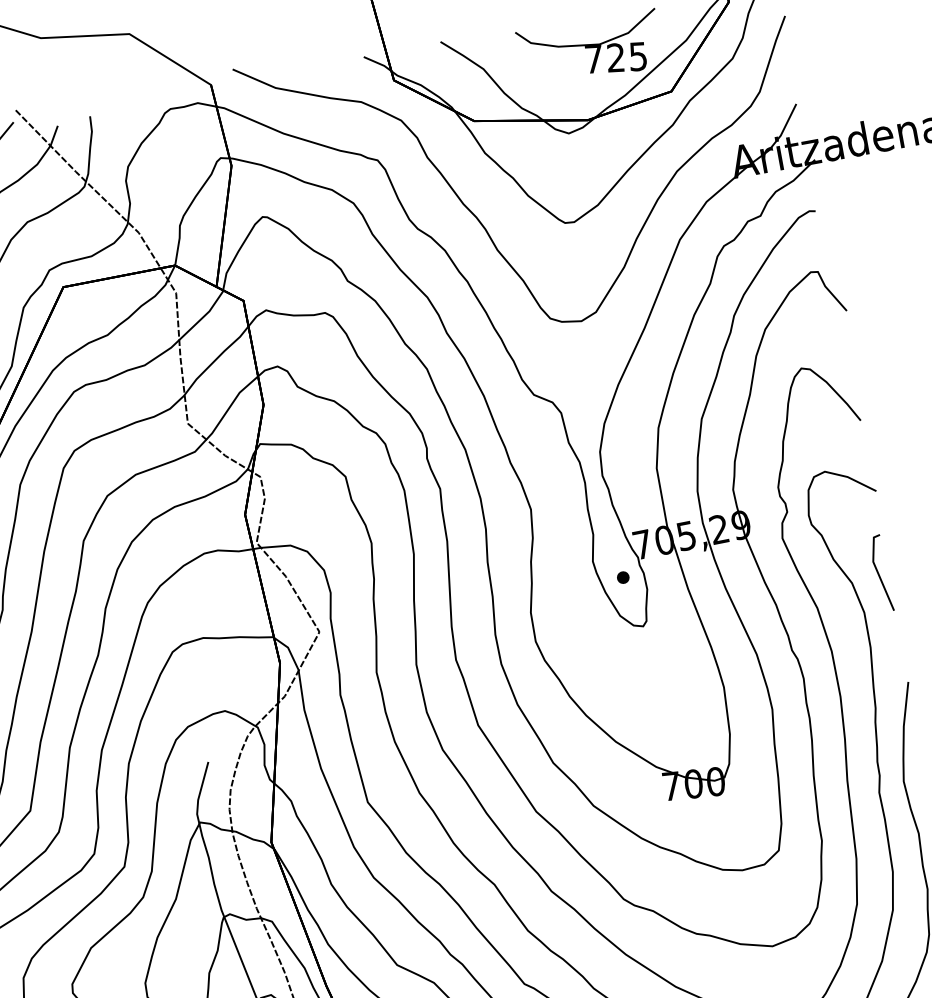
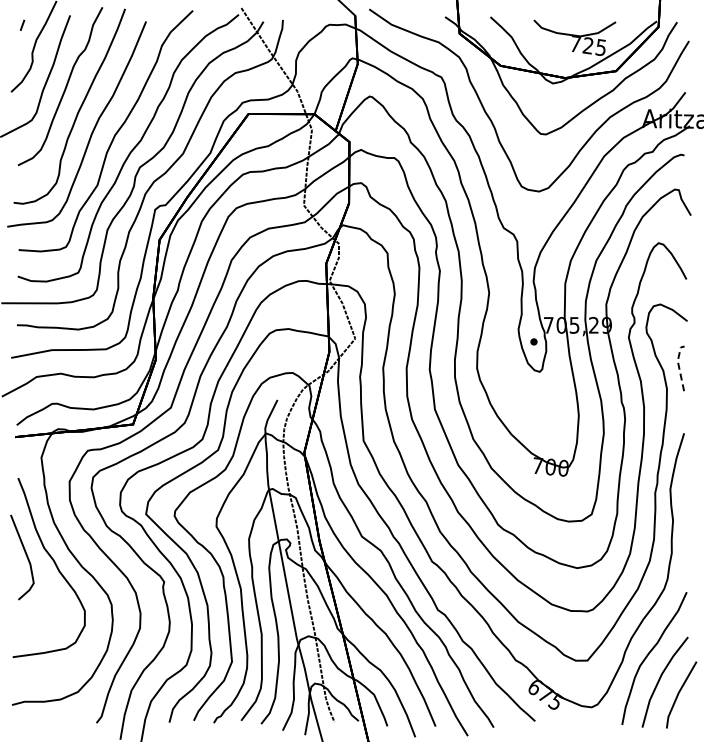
line: (875, 569) -> (678, 365), solid -> dashed

